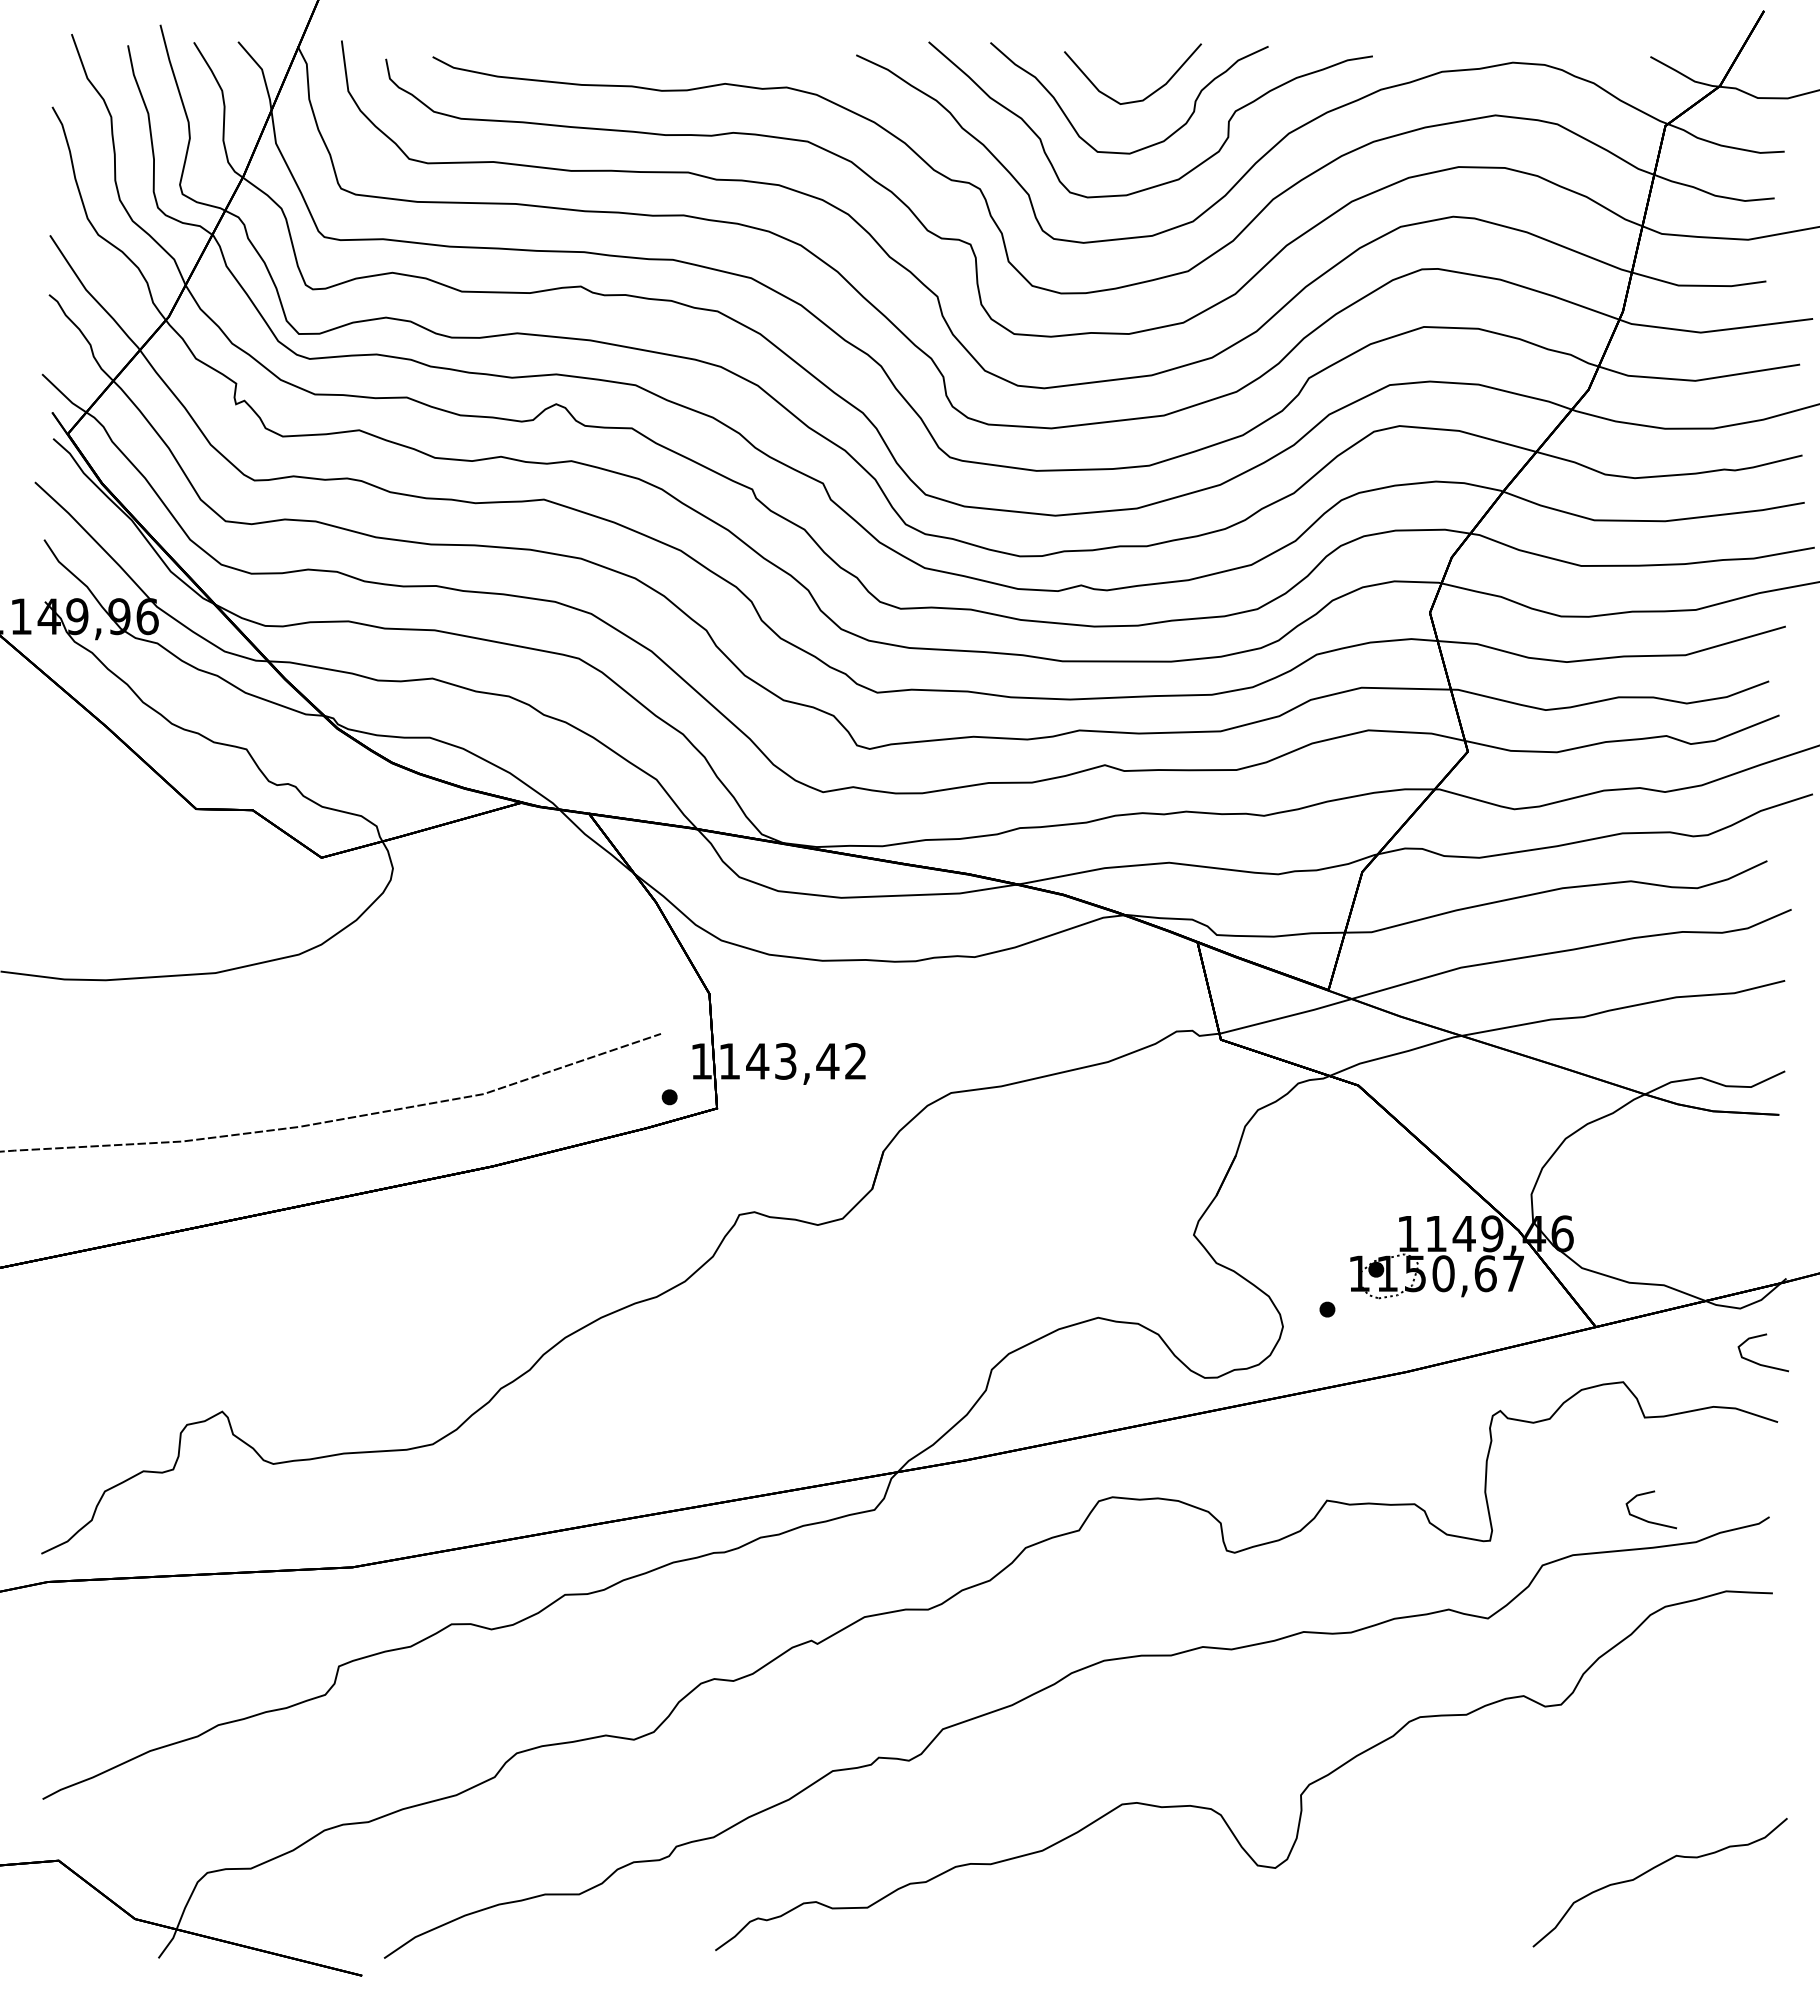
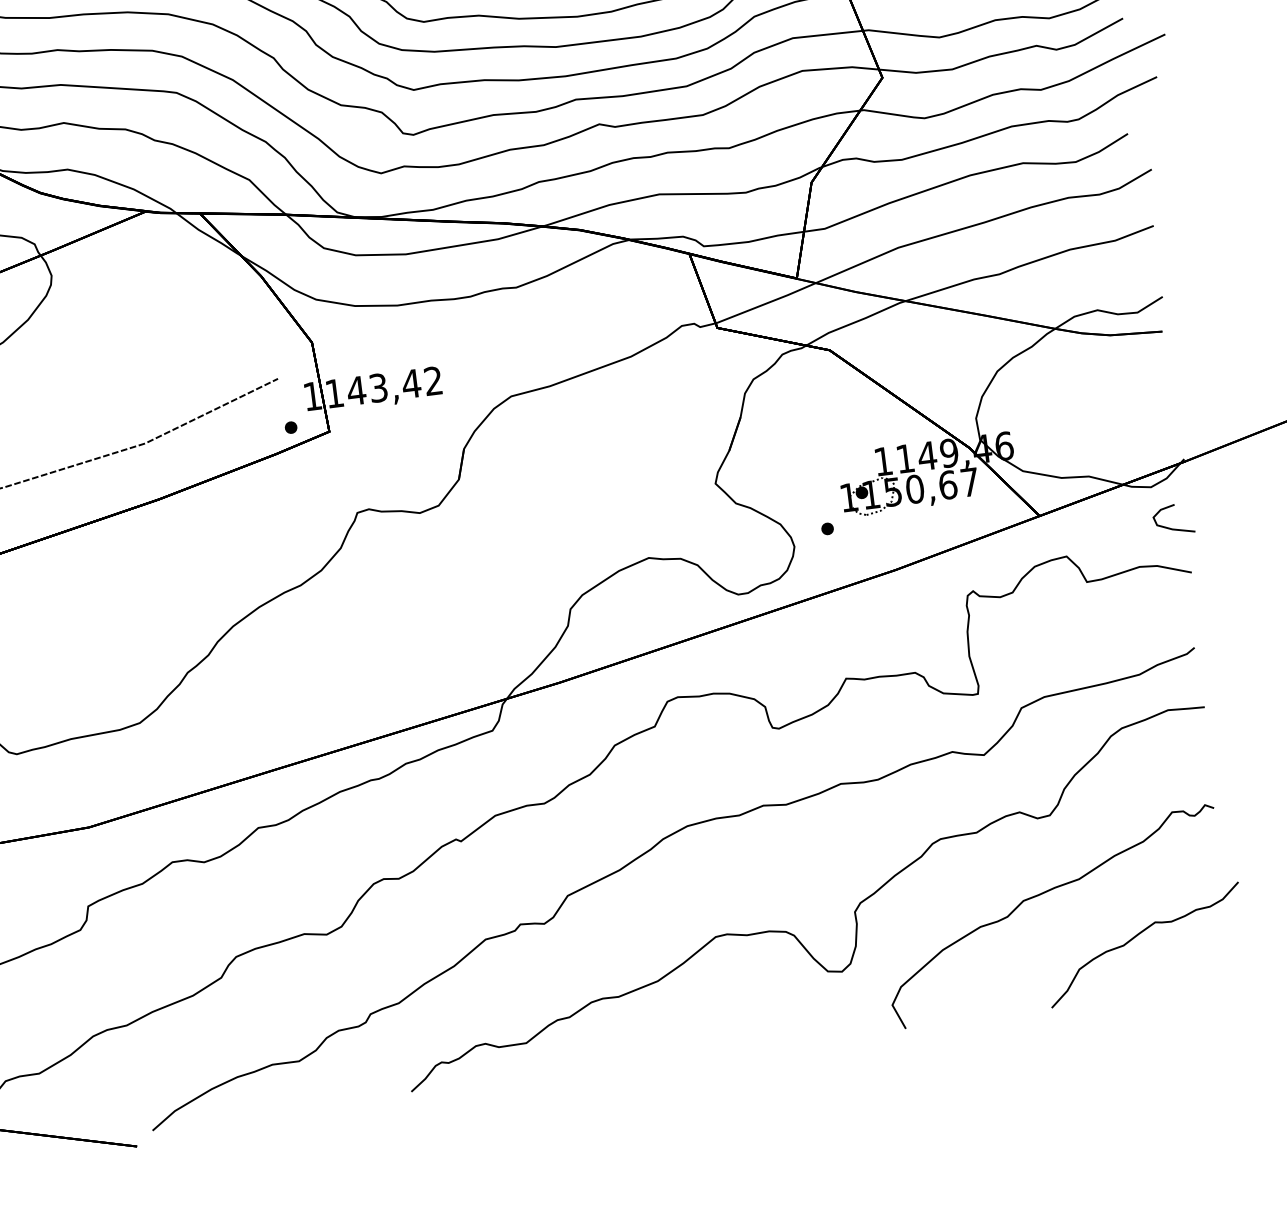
curve: (1645, 1519) -> (1097, 661), removed
curve: (1540, 1802) -> (1043, 894), added

